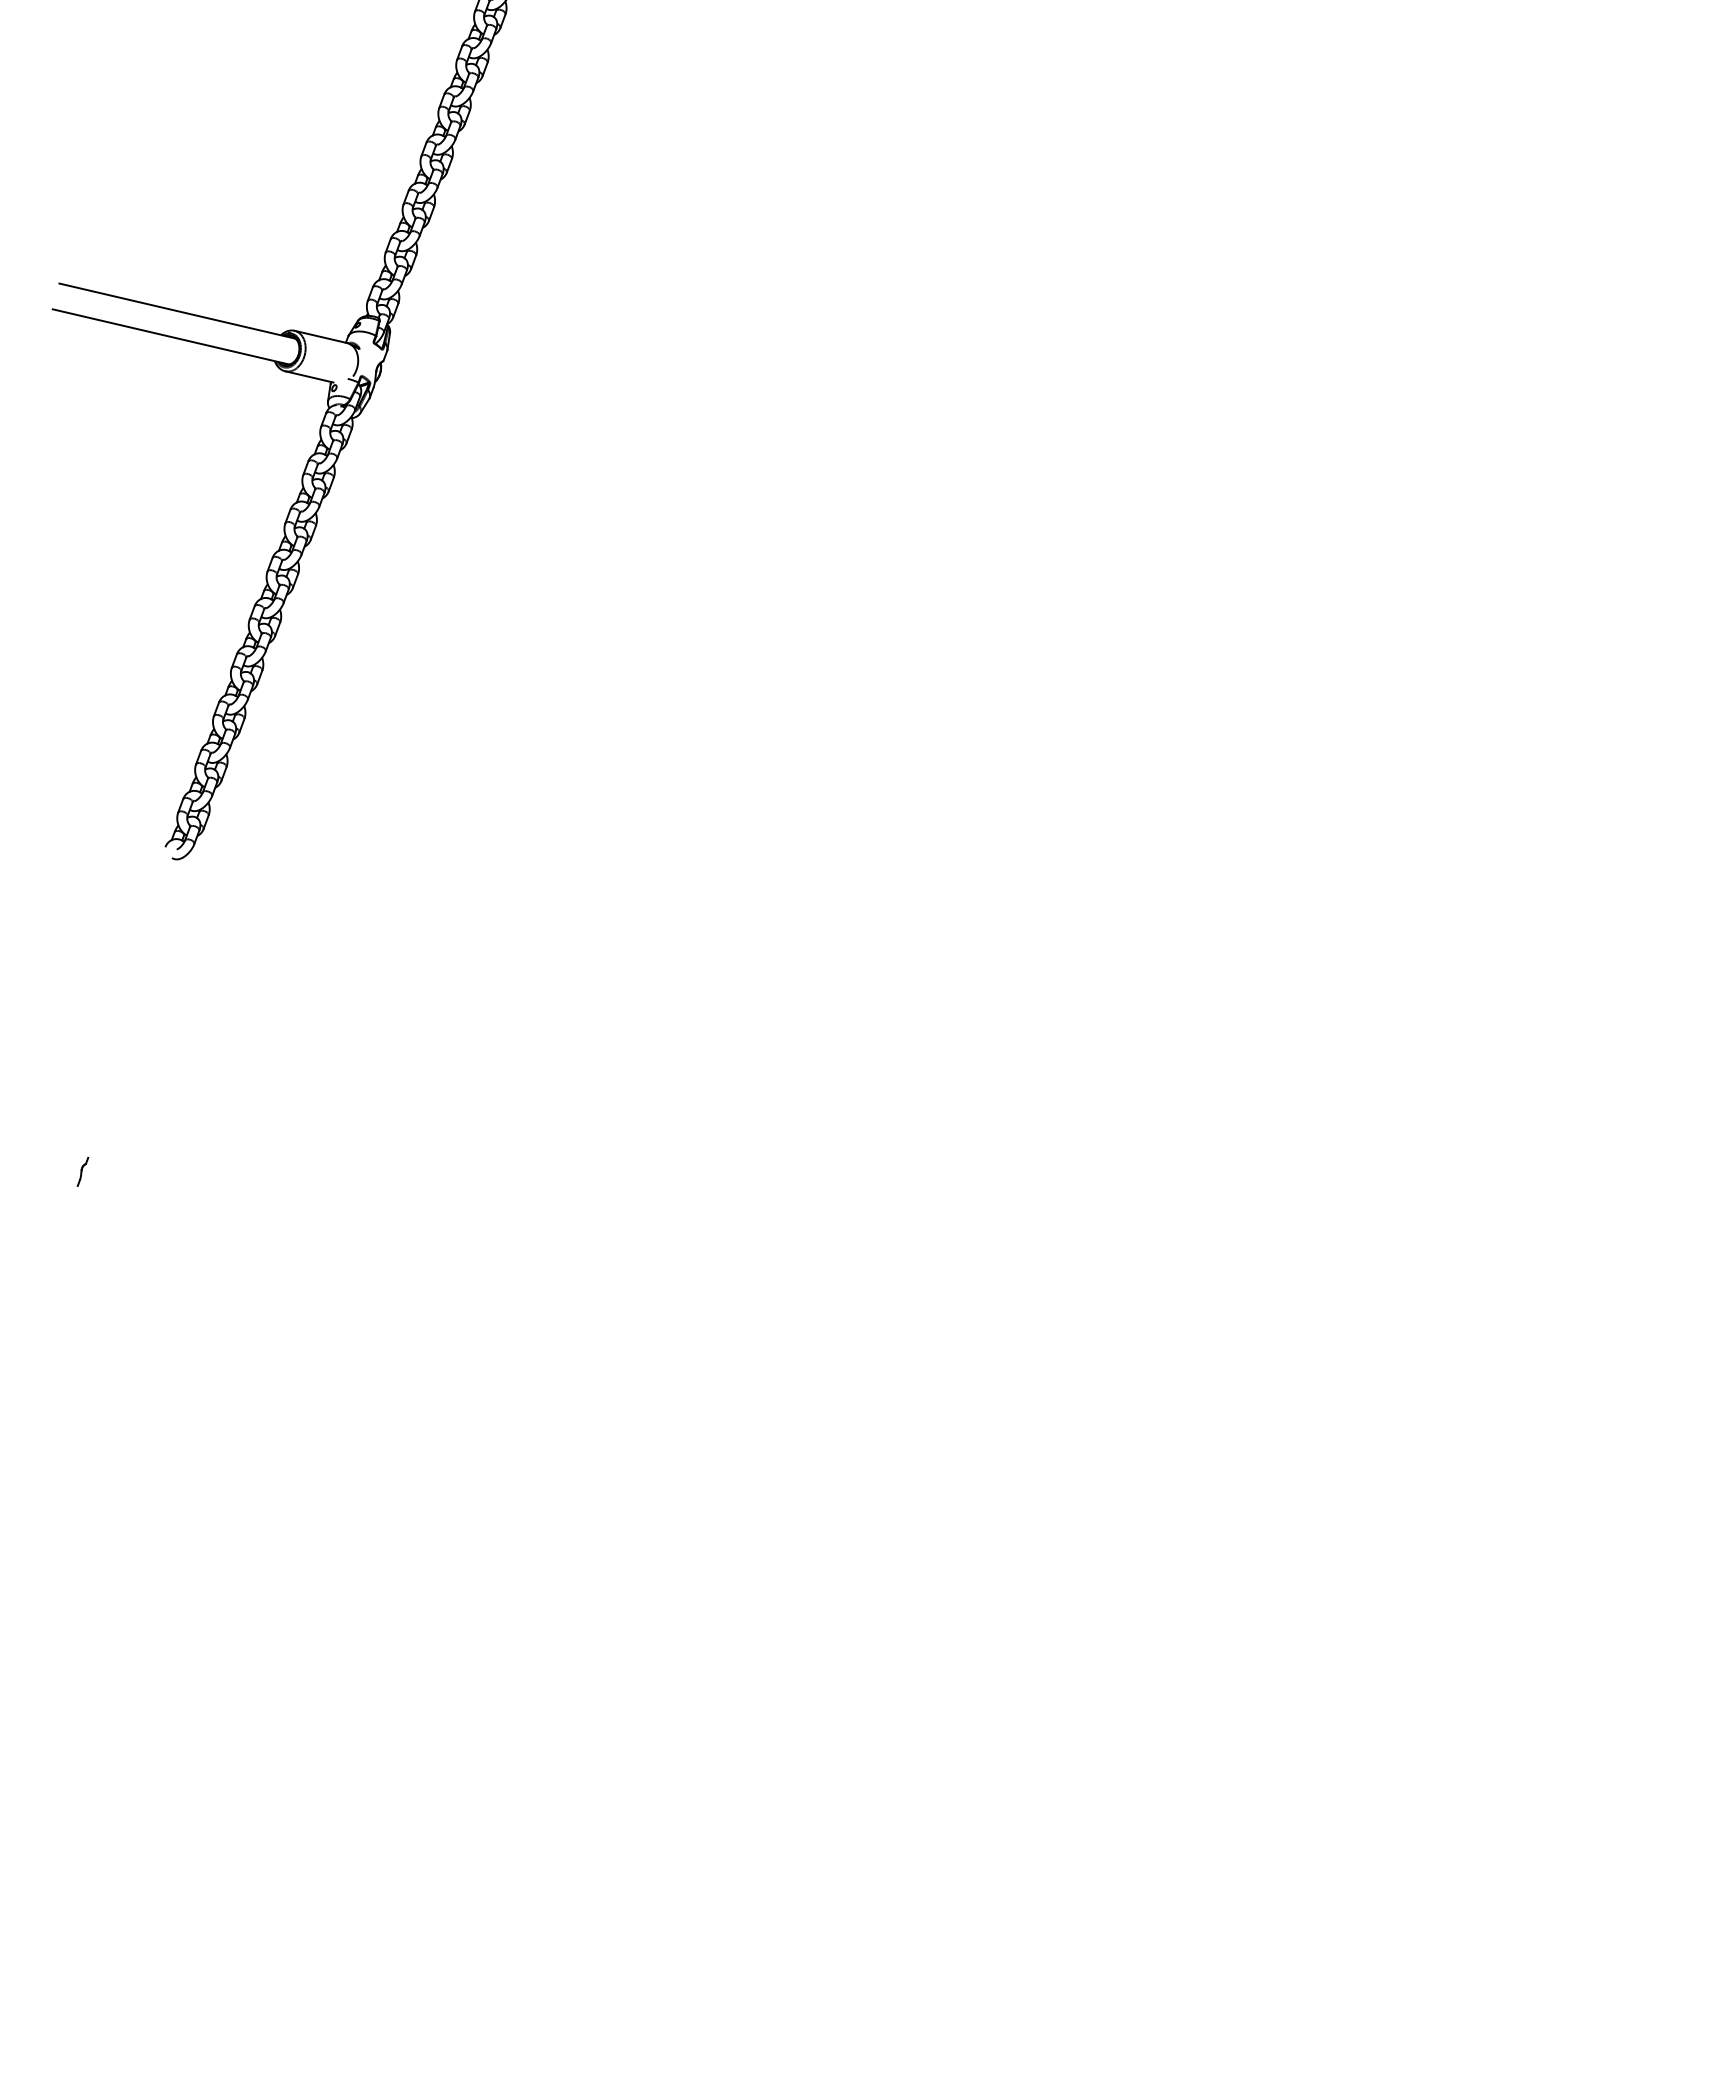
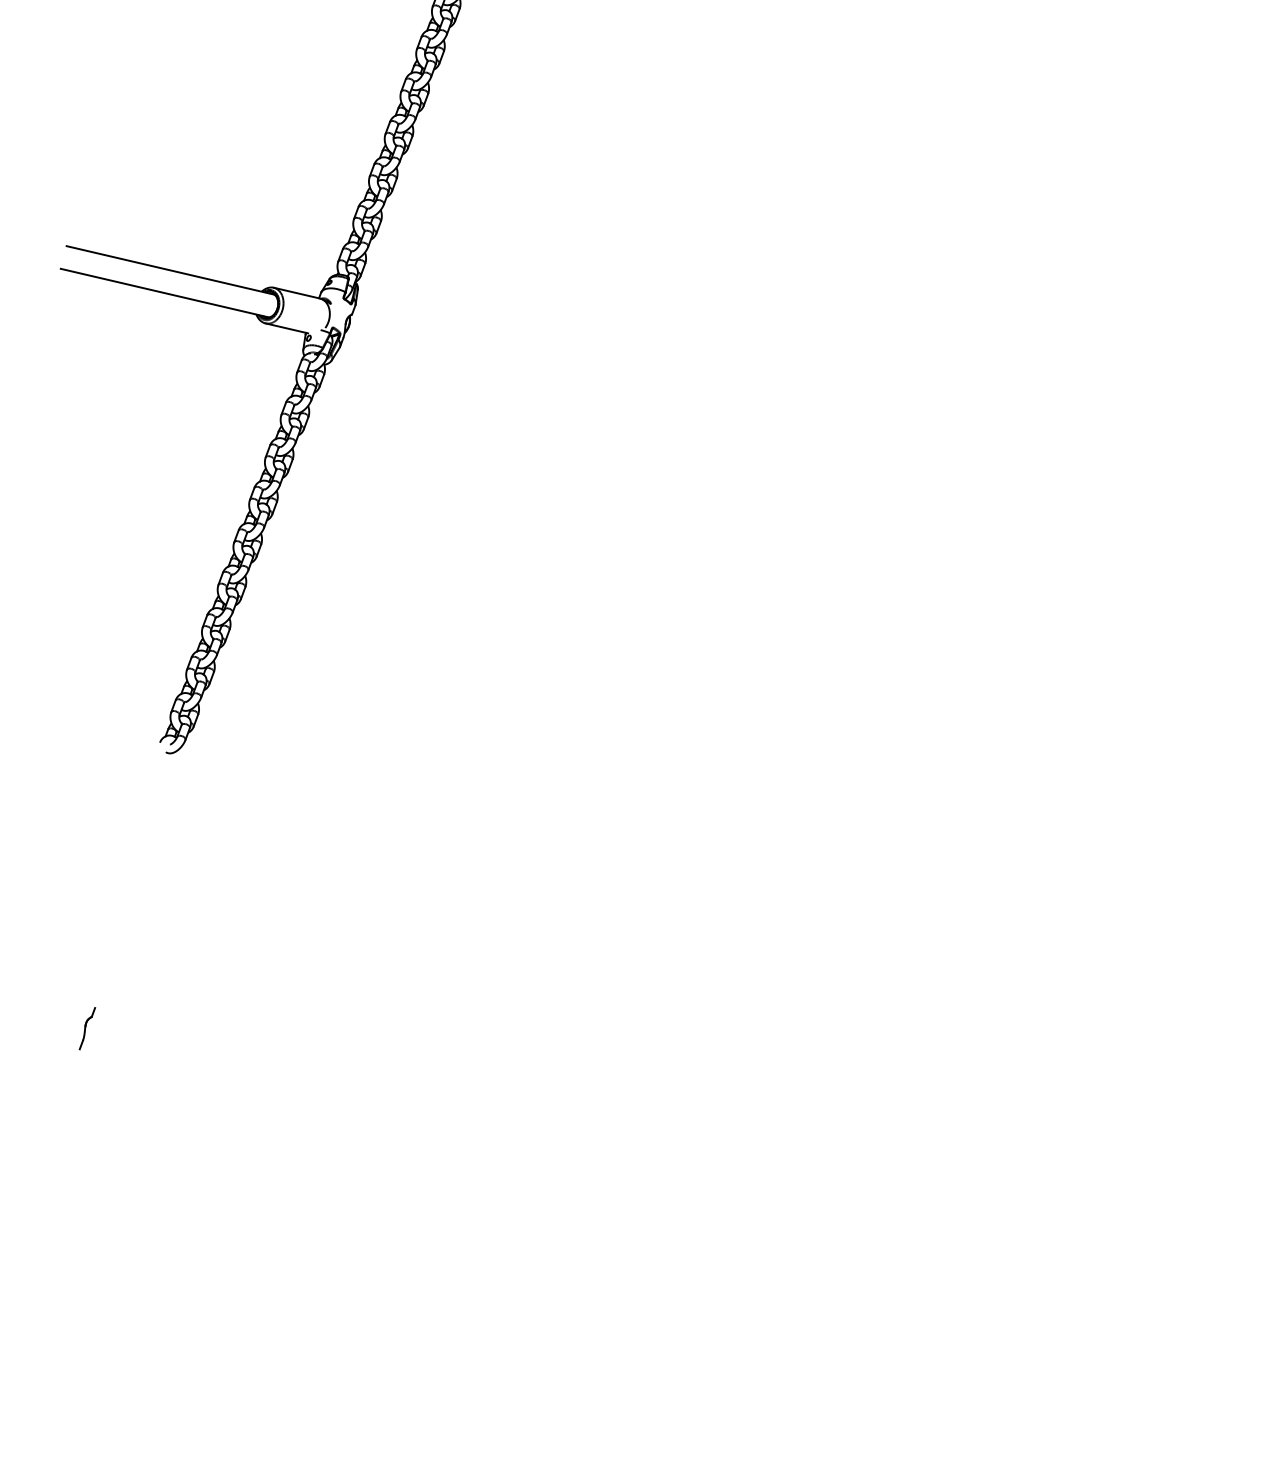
part: (82, 1171) -> (86, 1028), size x1.67

